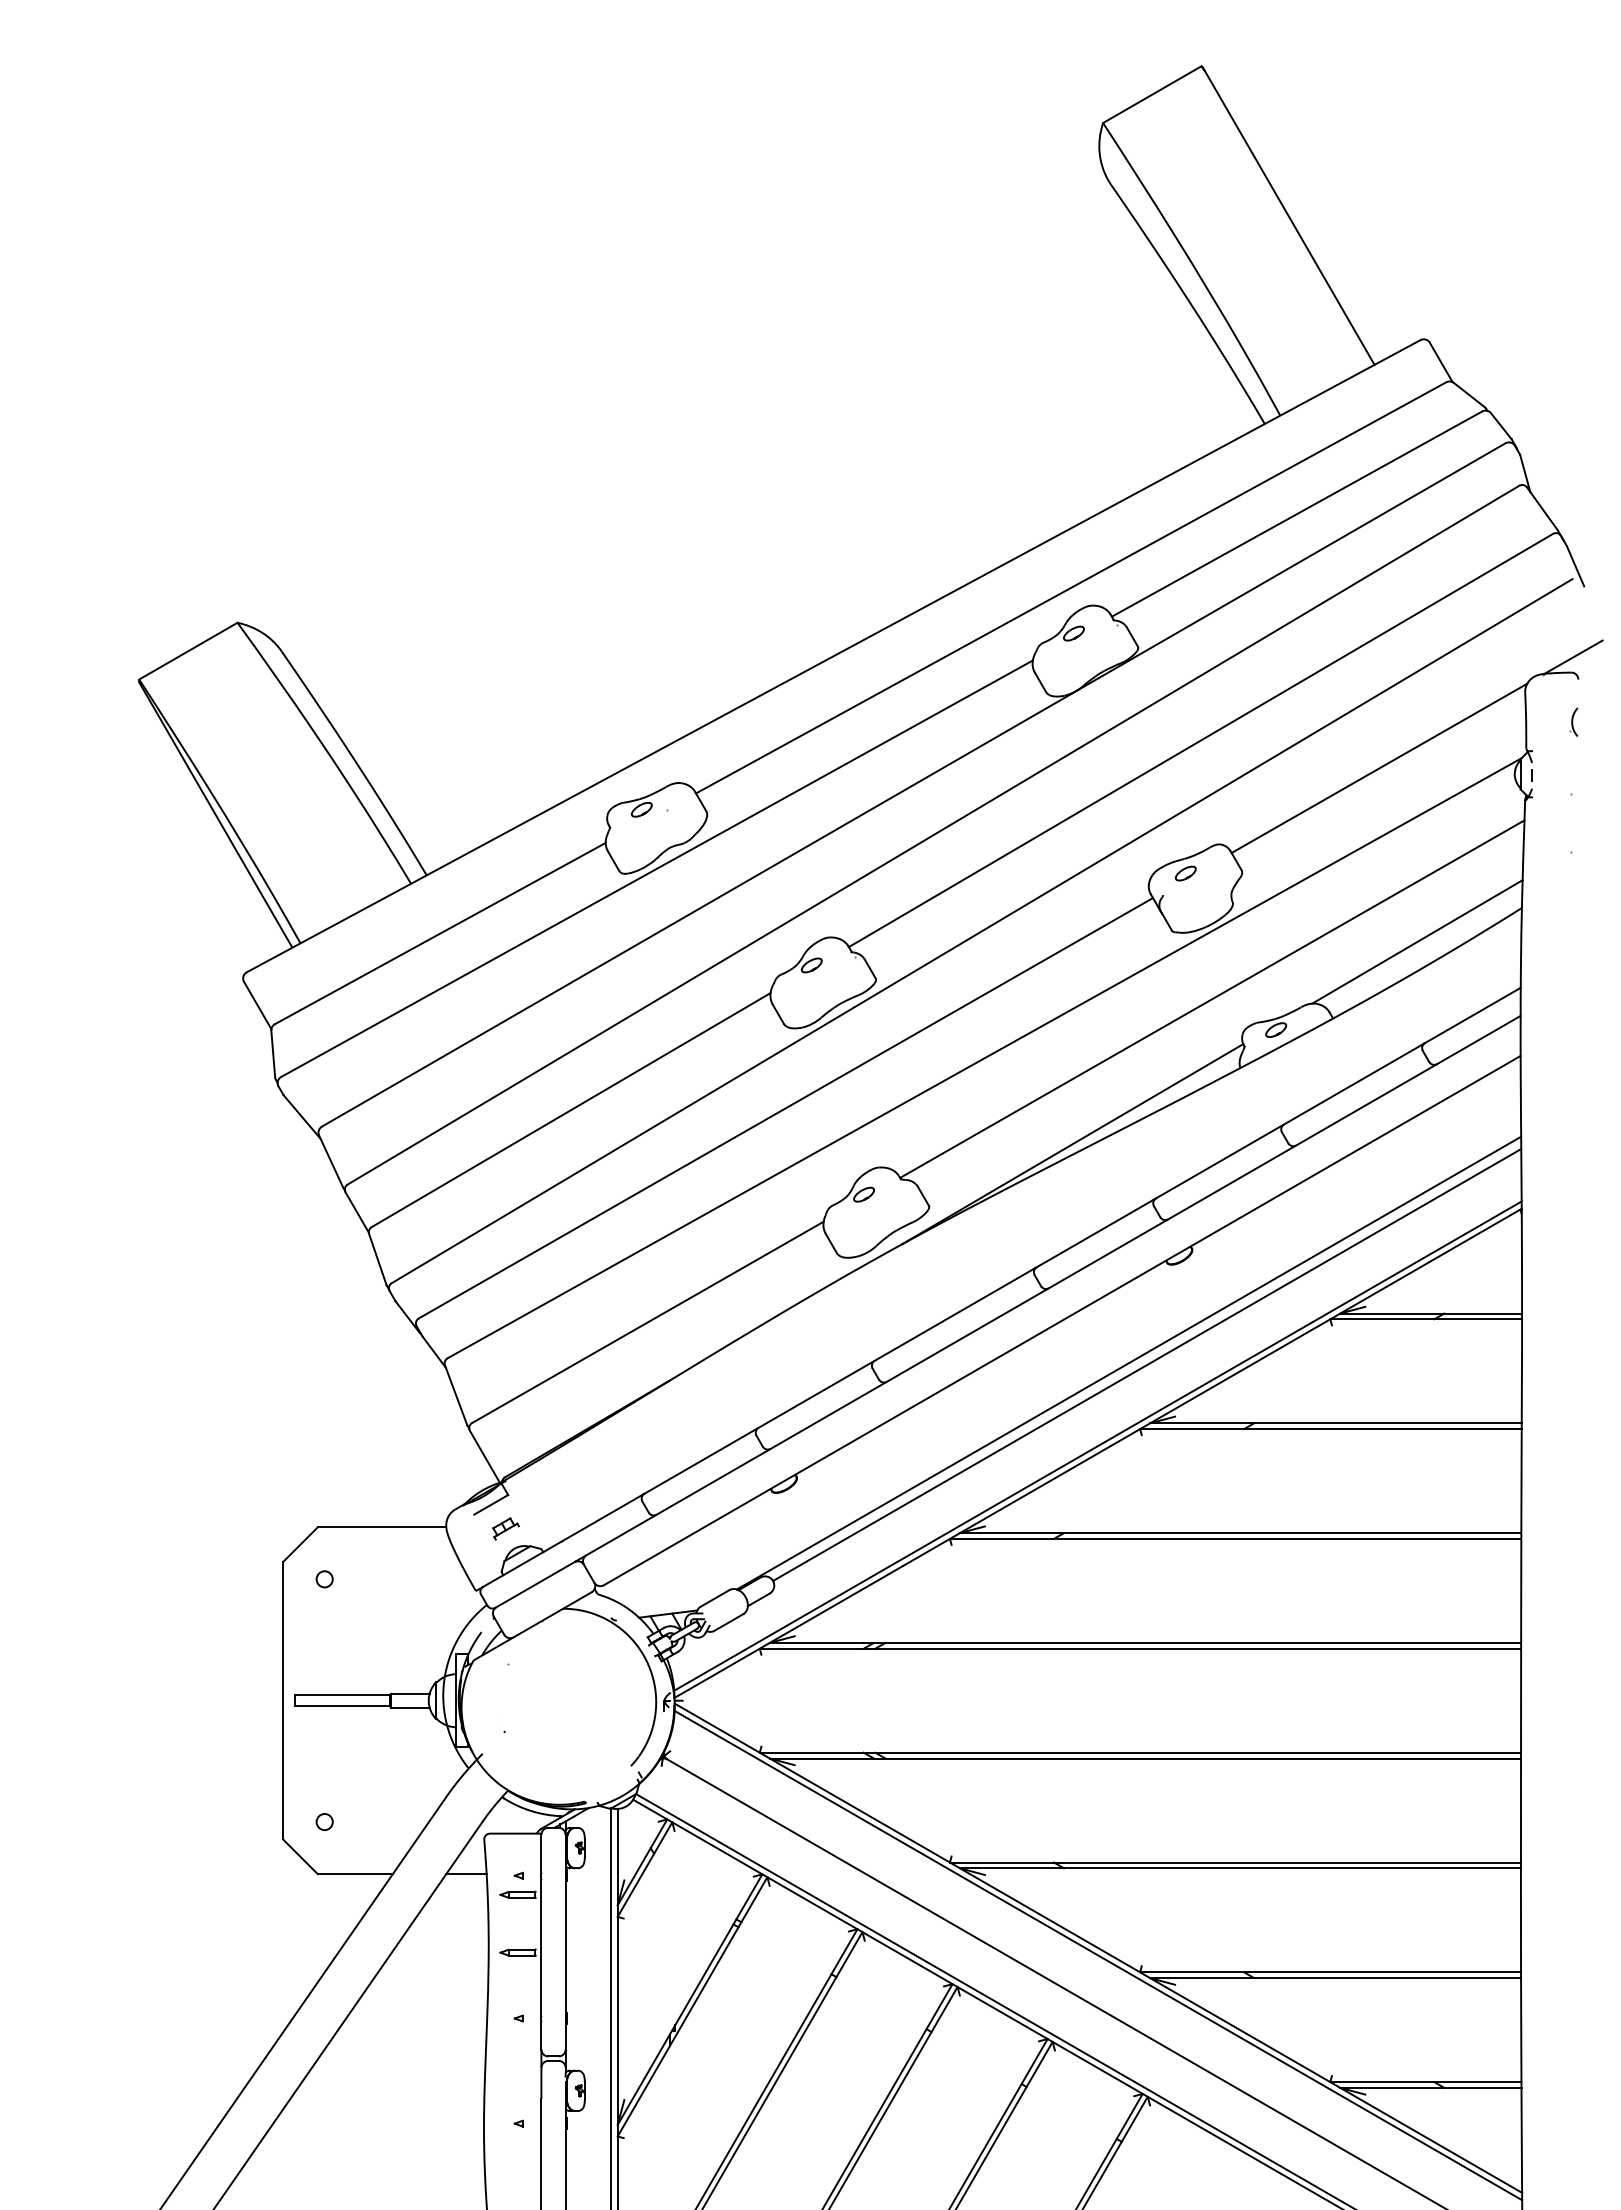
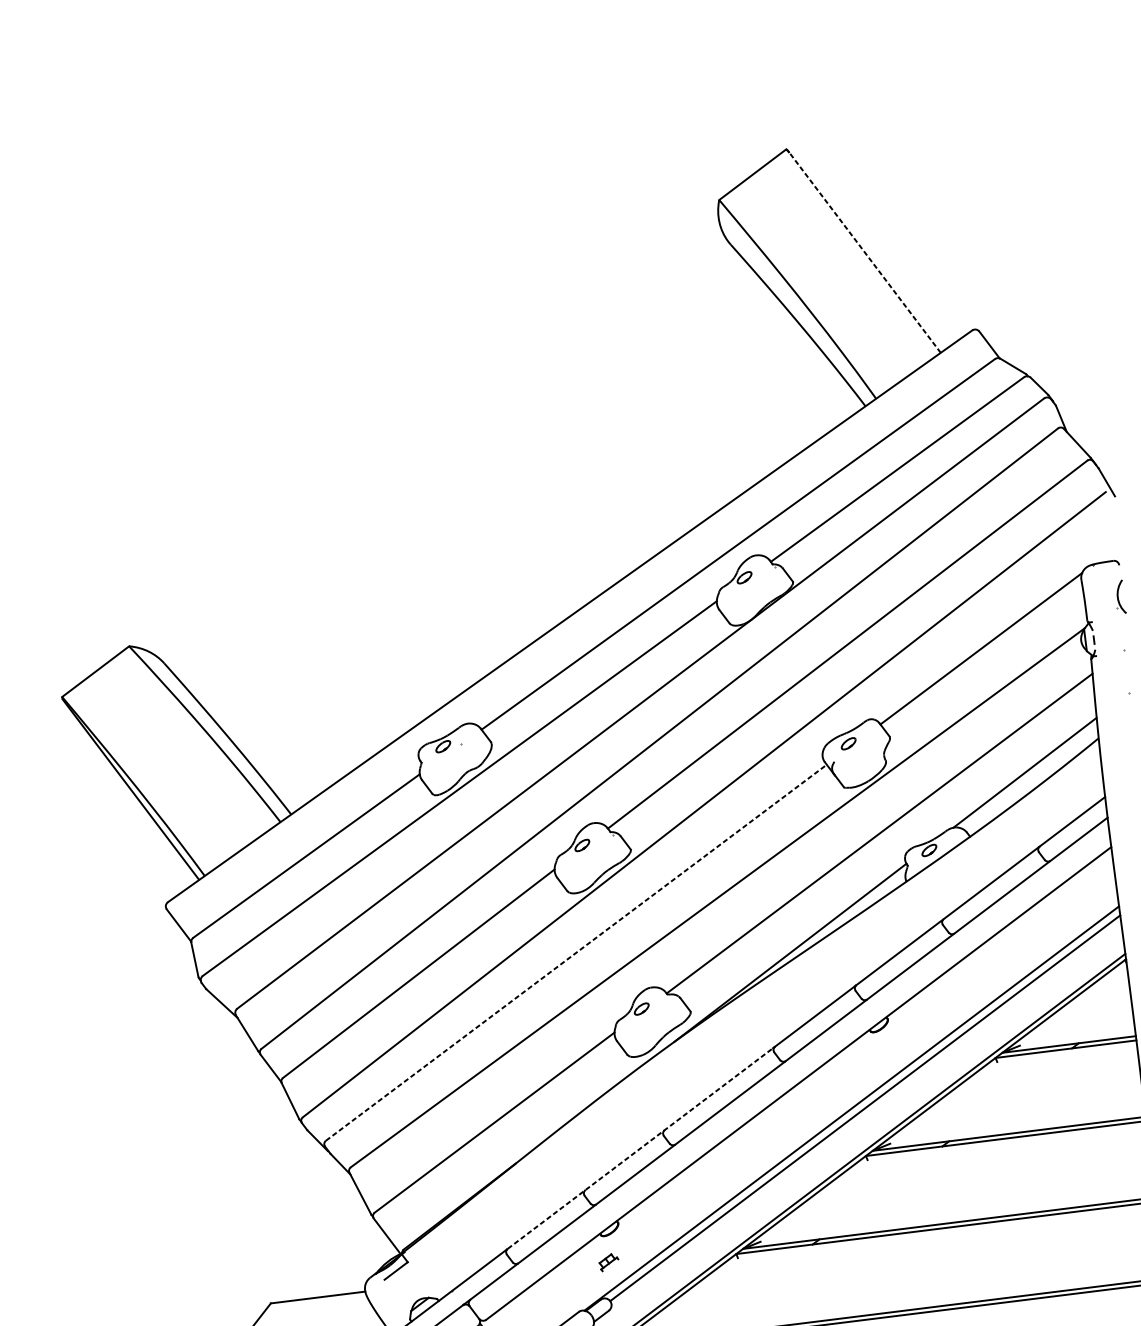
line: (1289, 217) -> (864, 252), solid -> dashed
line: (1573, 656) -> (1113, 548), removed
part: (1573, 721) -> (1119, 596), size x1.6
line: (786, 1108) -> (576, 952), solid -> dashed
line: (838, 1381) -> (640, 1148), solid -> dashed
part: (505, 1528) -> (608, 1262), moved

